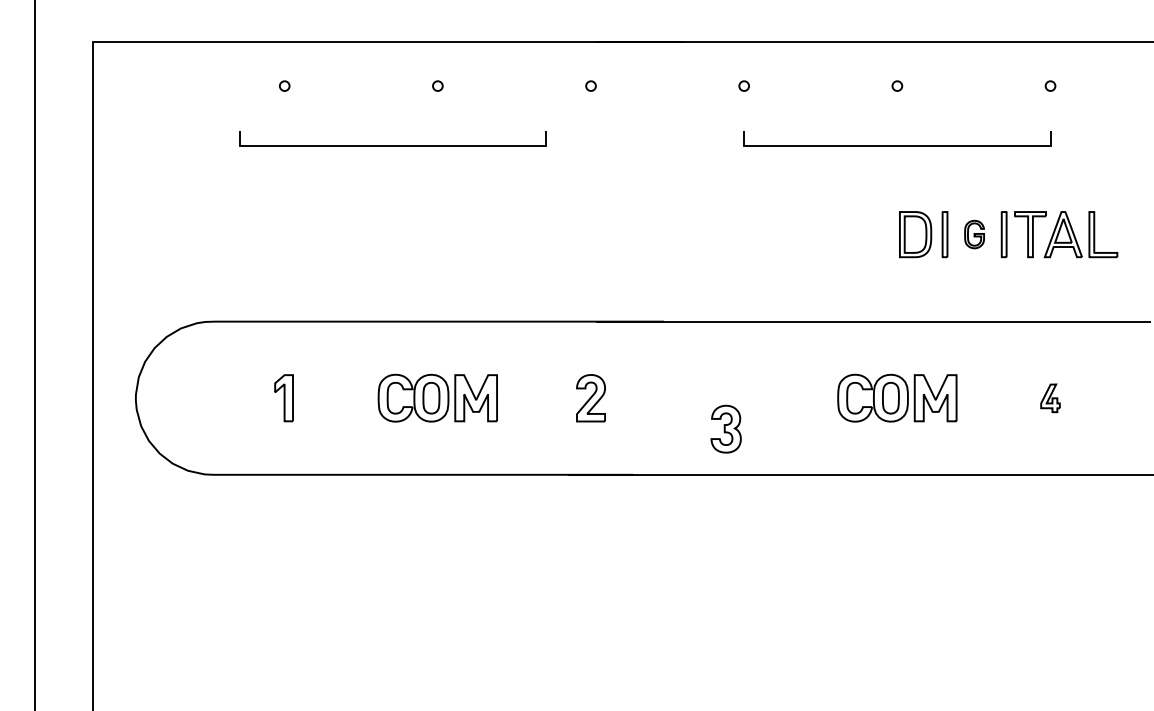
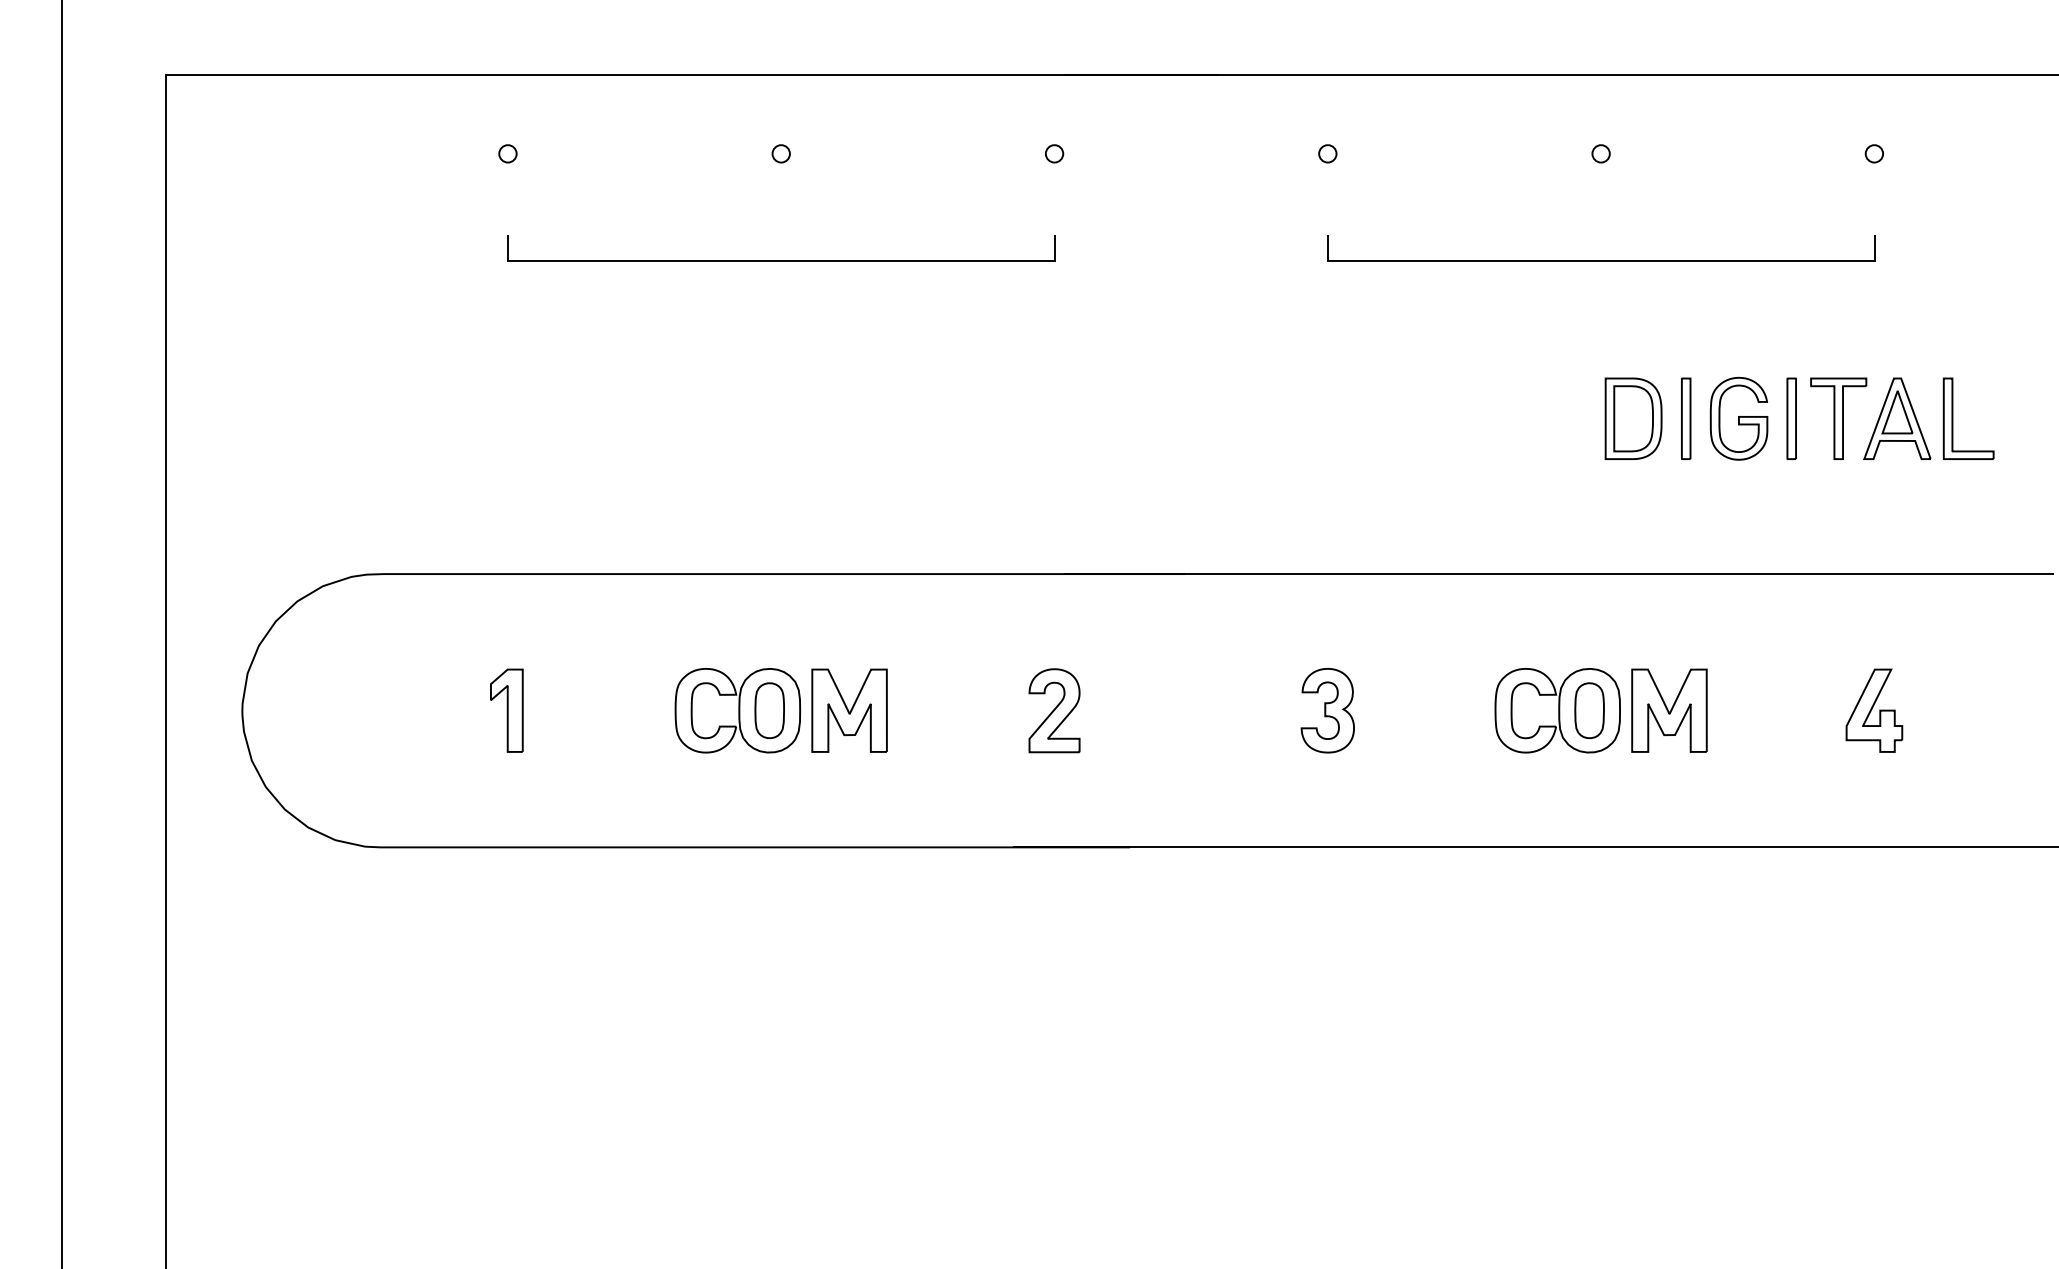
curve: (392, 145) -> (780, 259), moved
part: (974, 234) -> (1738, 418), size x1.67
part: (1050, 398) -> (1874, 711), size x1.67
part: (725, 428) -> (1326, 709), moved

